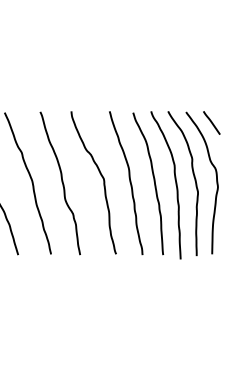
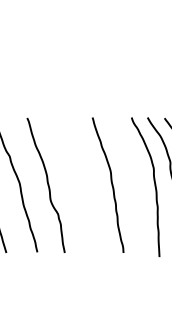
curve: (102, 178) -> (85, 180), removed
curve: (153, 181) -> (133, 183), removed

